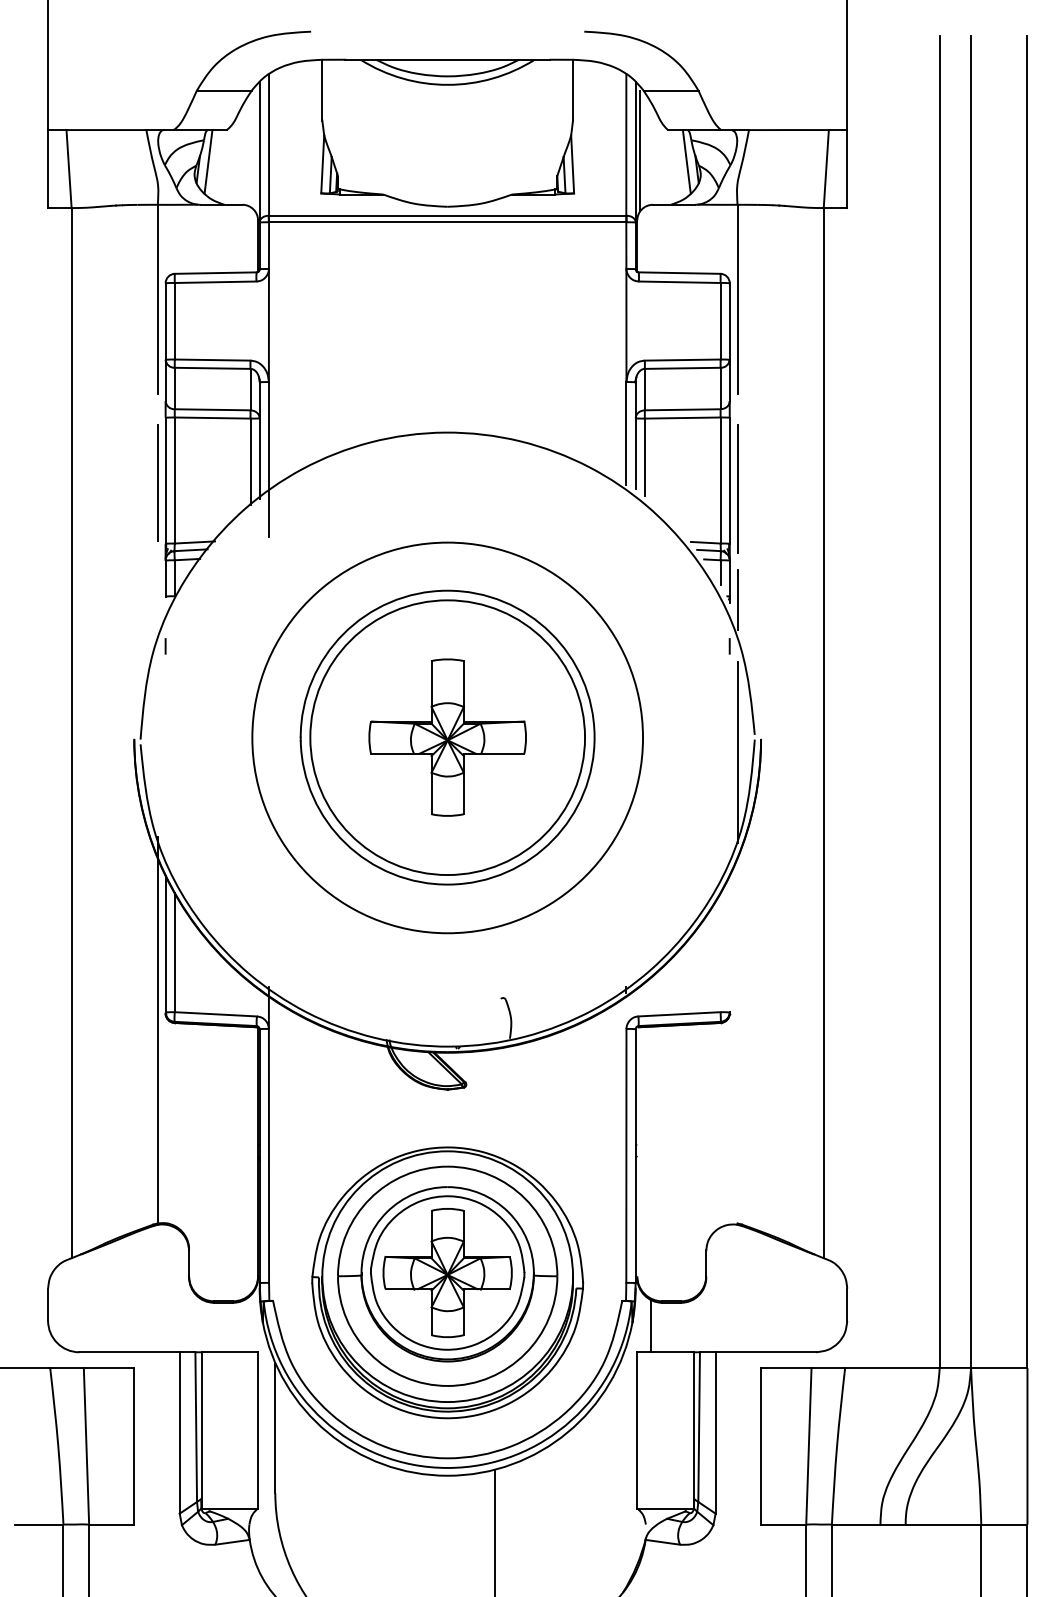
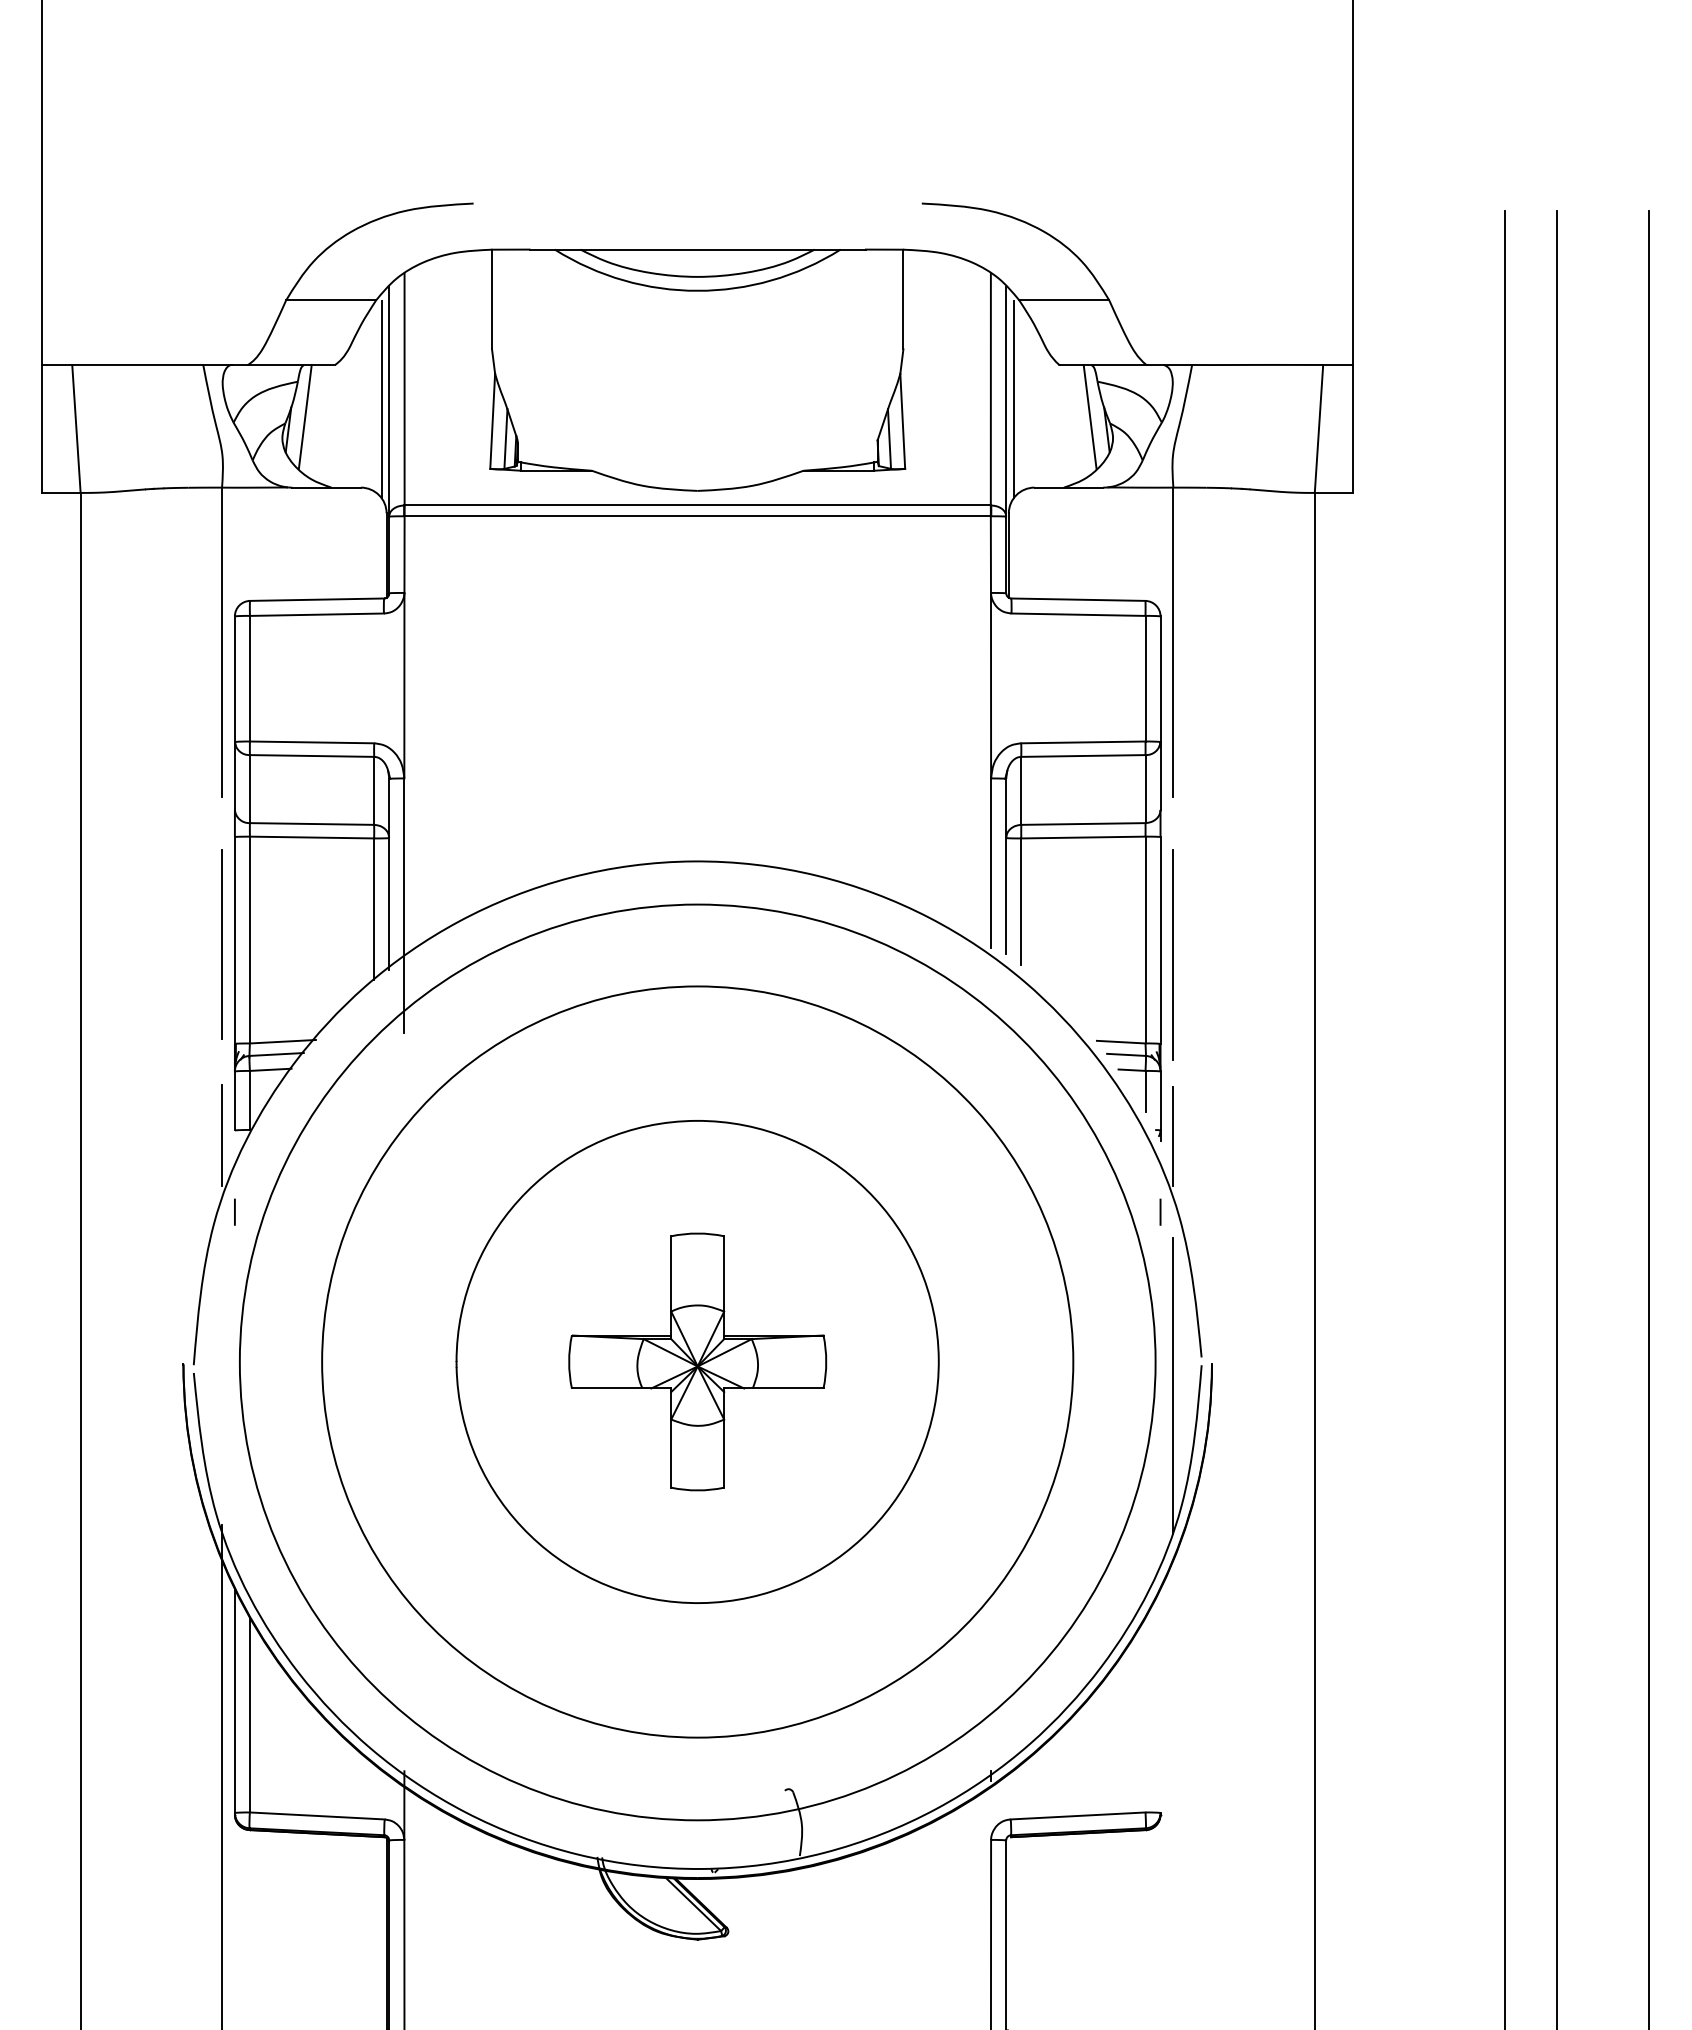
line: (255, 150) -> (382, 398), added
line: (157, 599) -> (221, 1135), added
circle: (447, 737) -> (697, 1361), size x1.43
circle: (447, 737) -> (697, 1361), size x1.67

